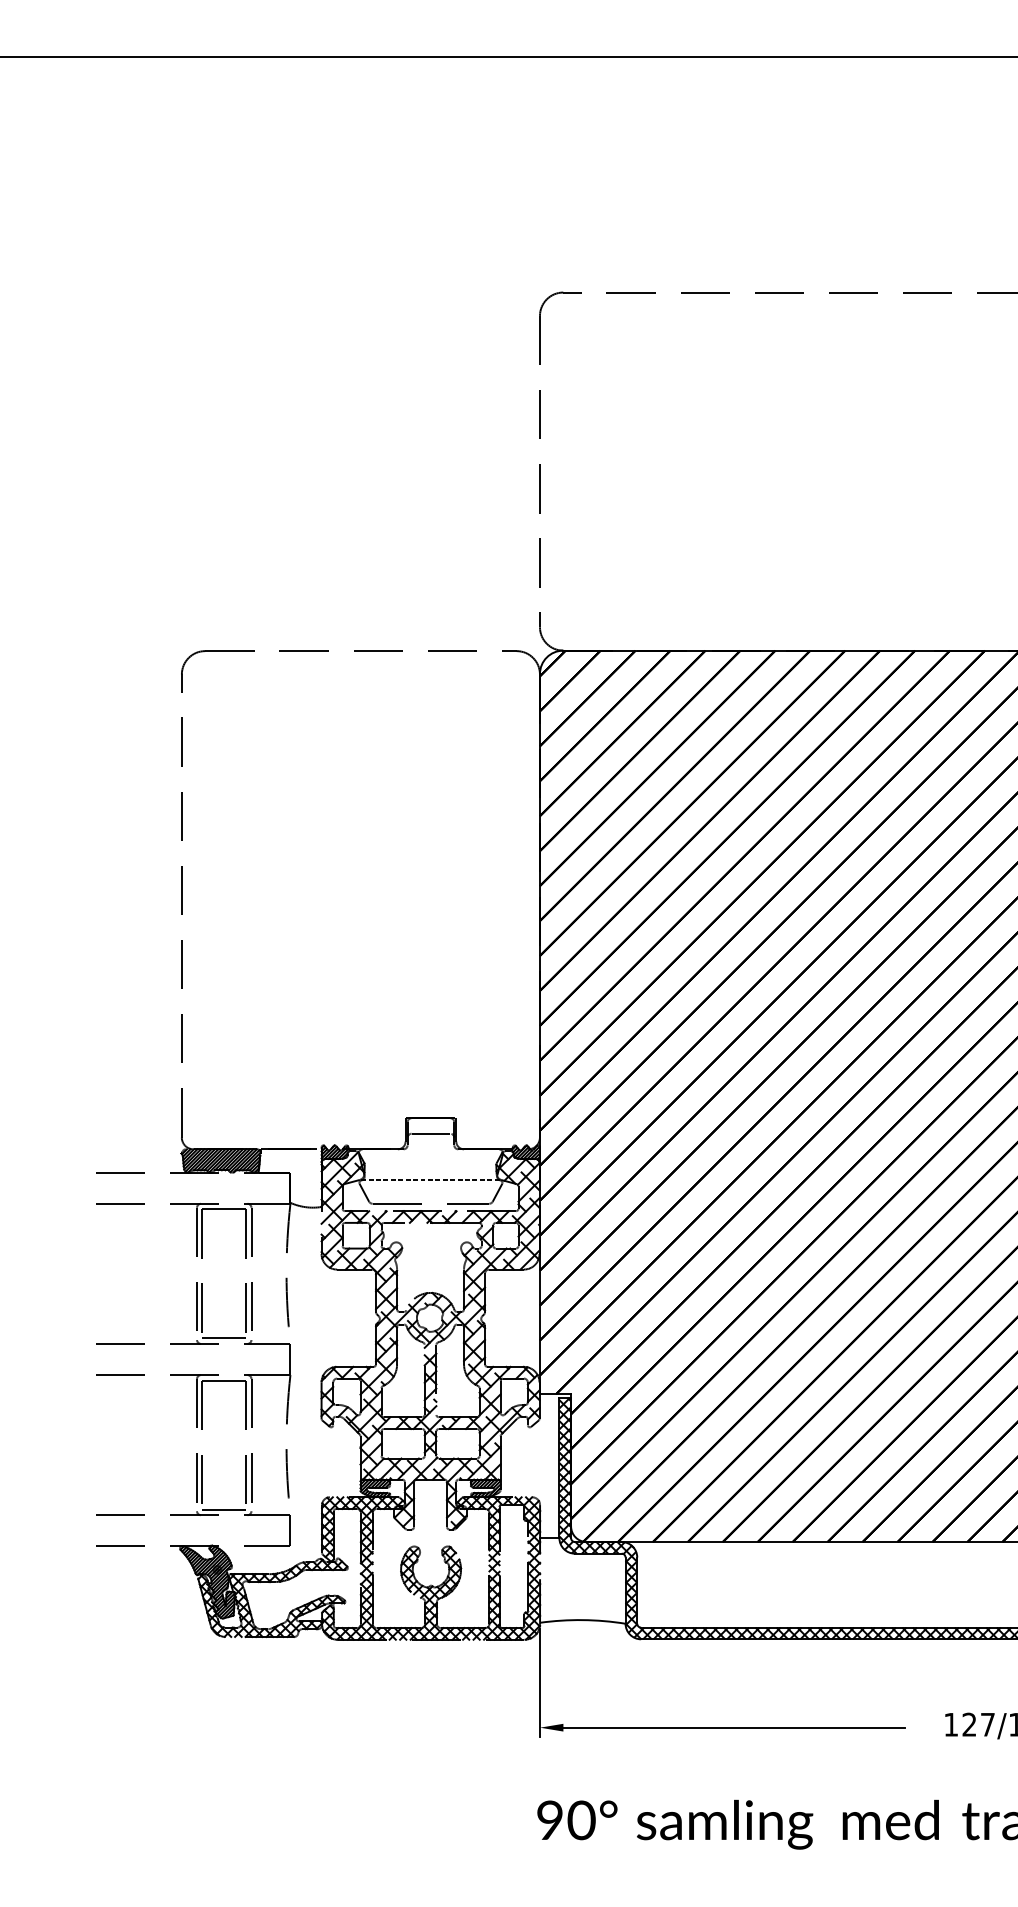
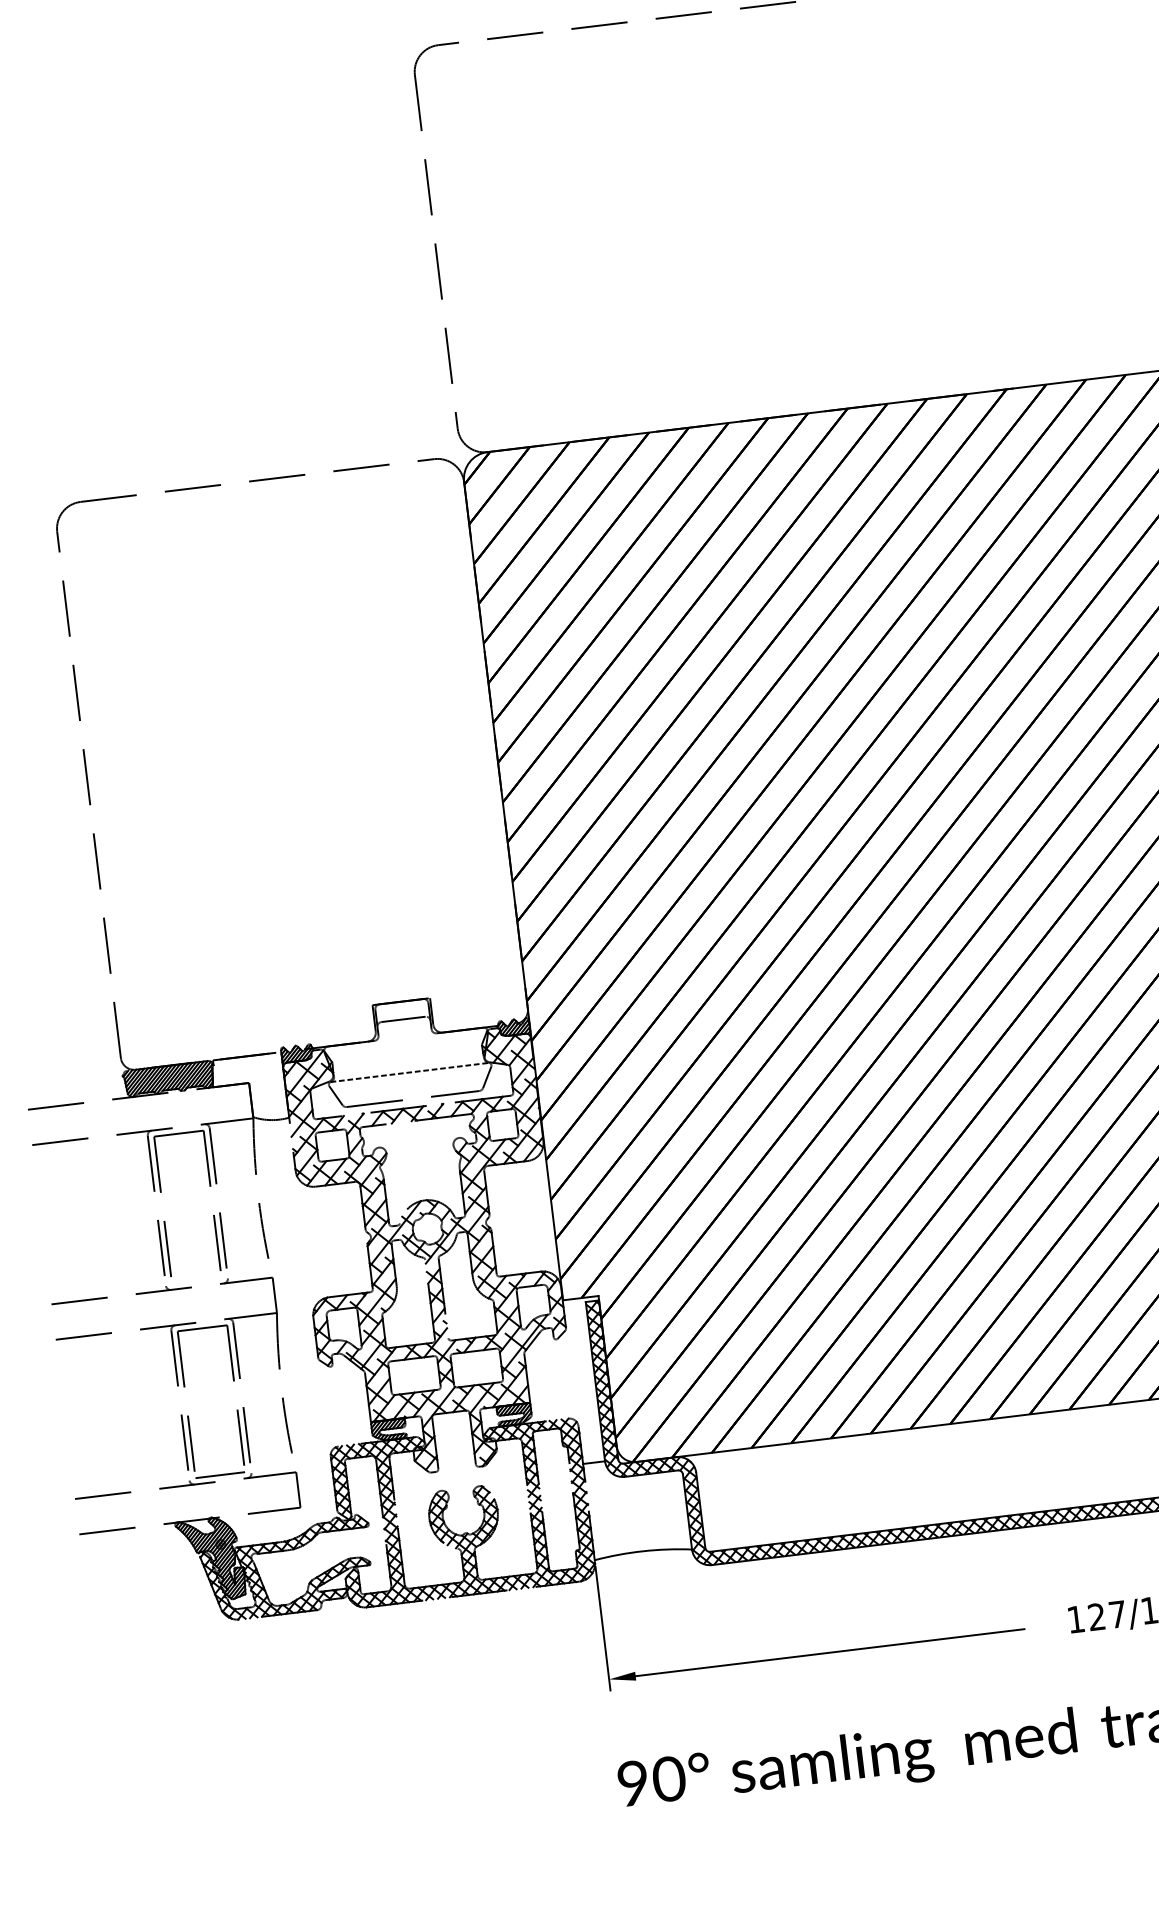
line: (224, 1338) -> (196, 1280), removed

